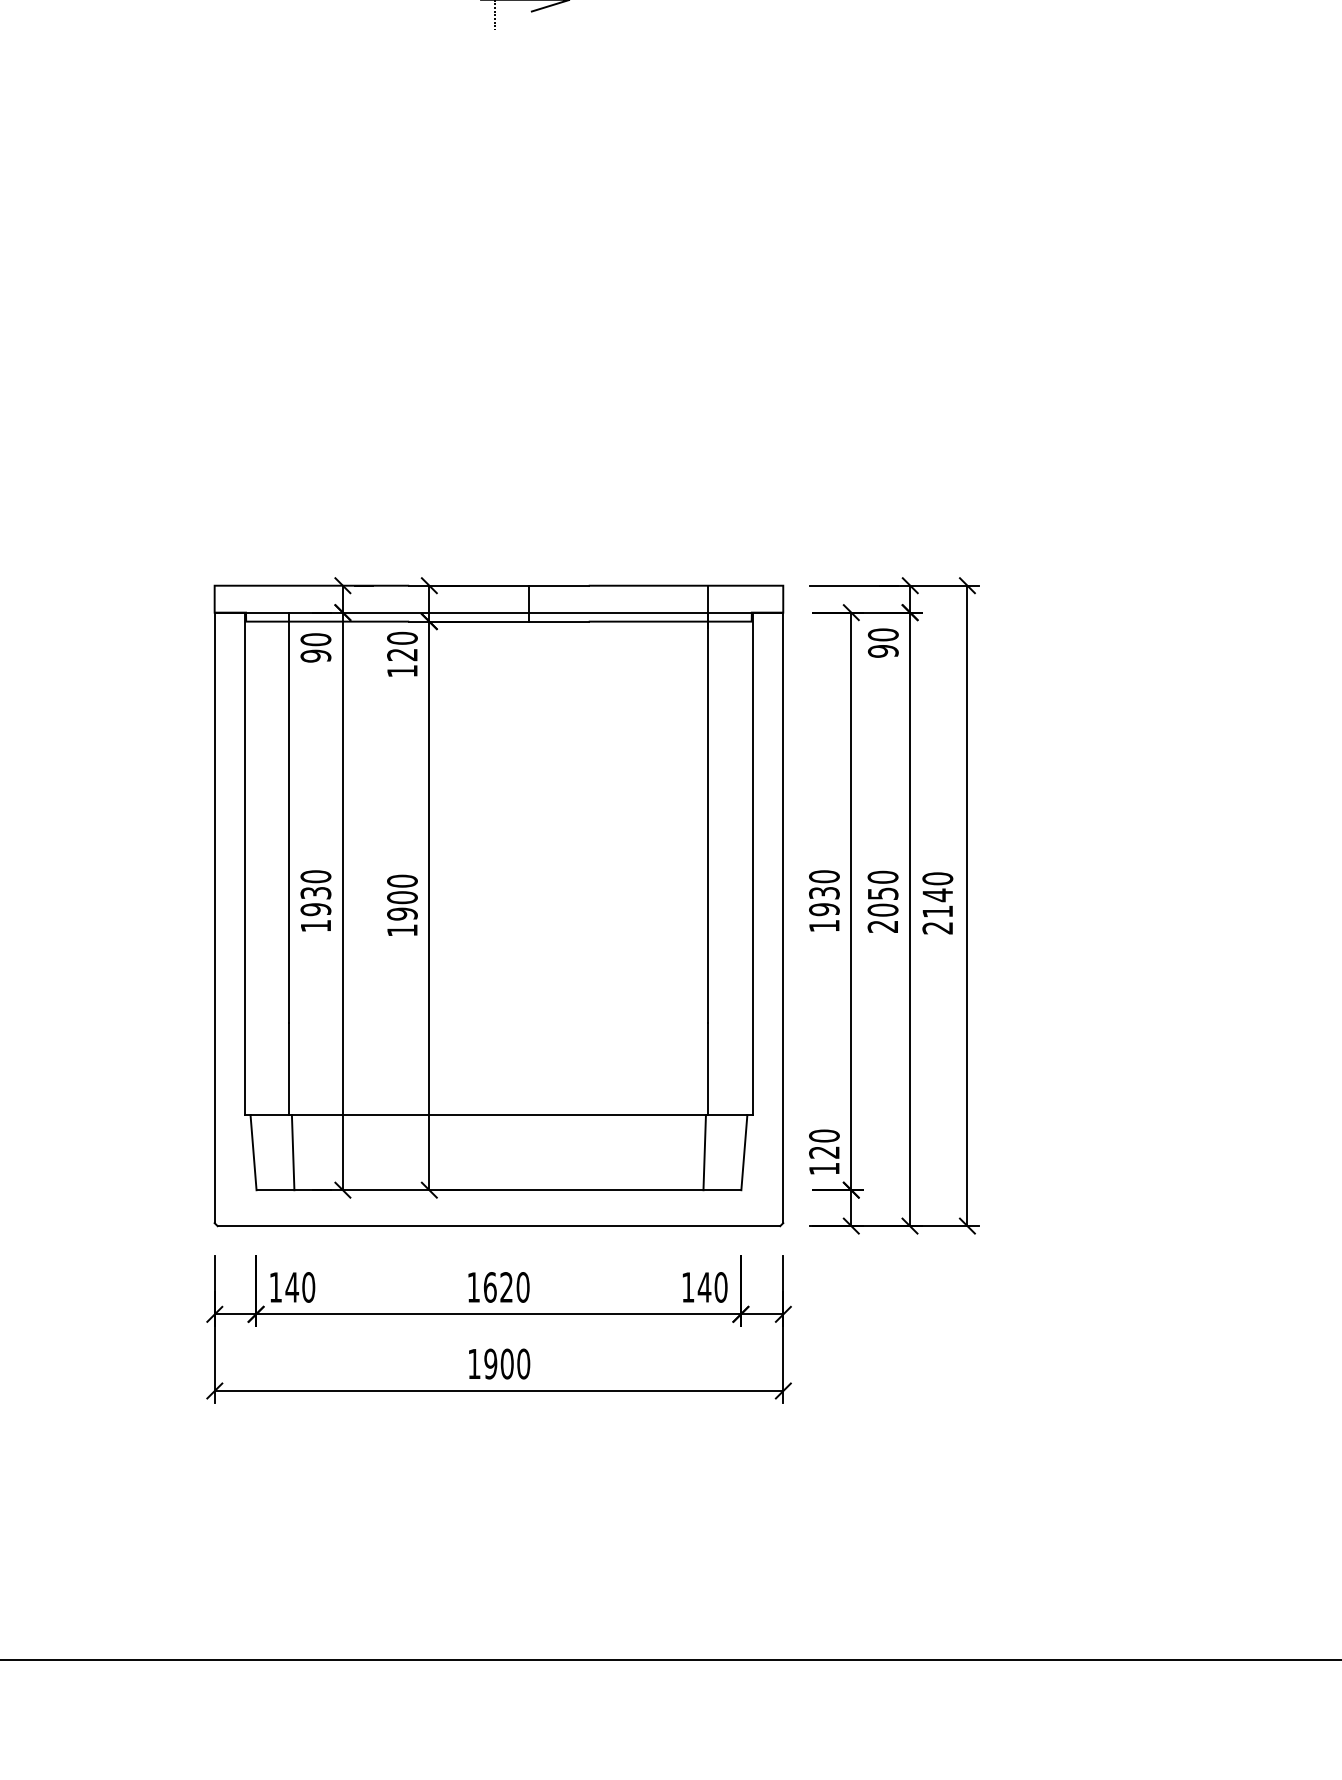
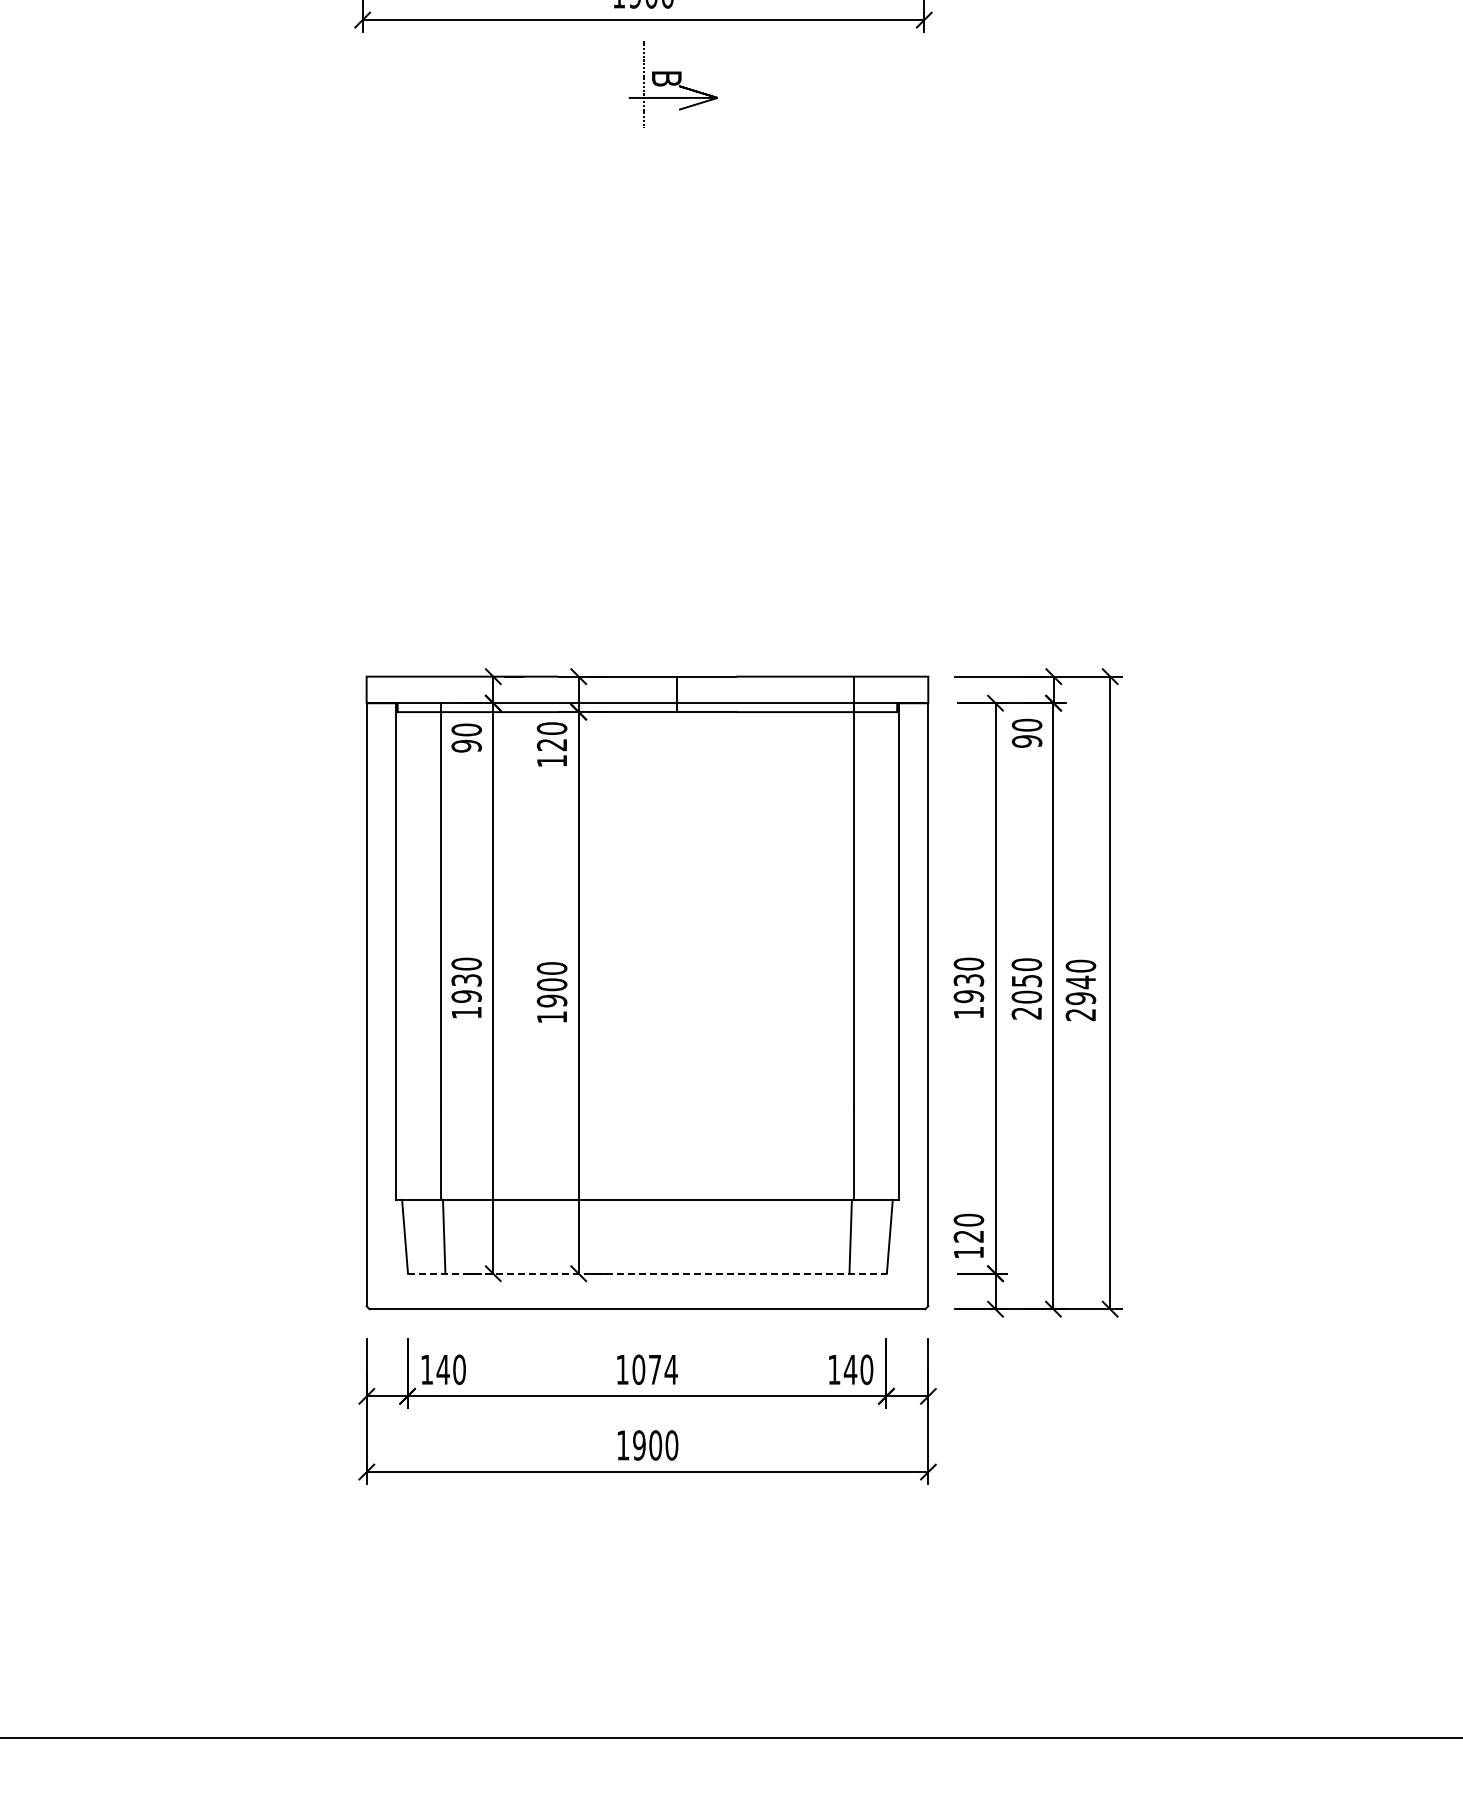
text: (937, 911) -> (1080, 998), 2140 -> 2940
line: (499, 1189) -> (647, 1273), solid -> dashed
text: (506, 1287) -> (654, 1369), 1620 -> 1074

